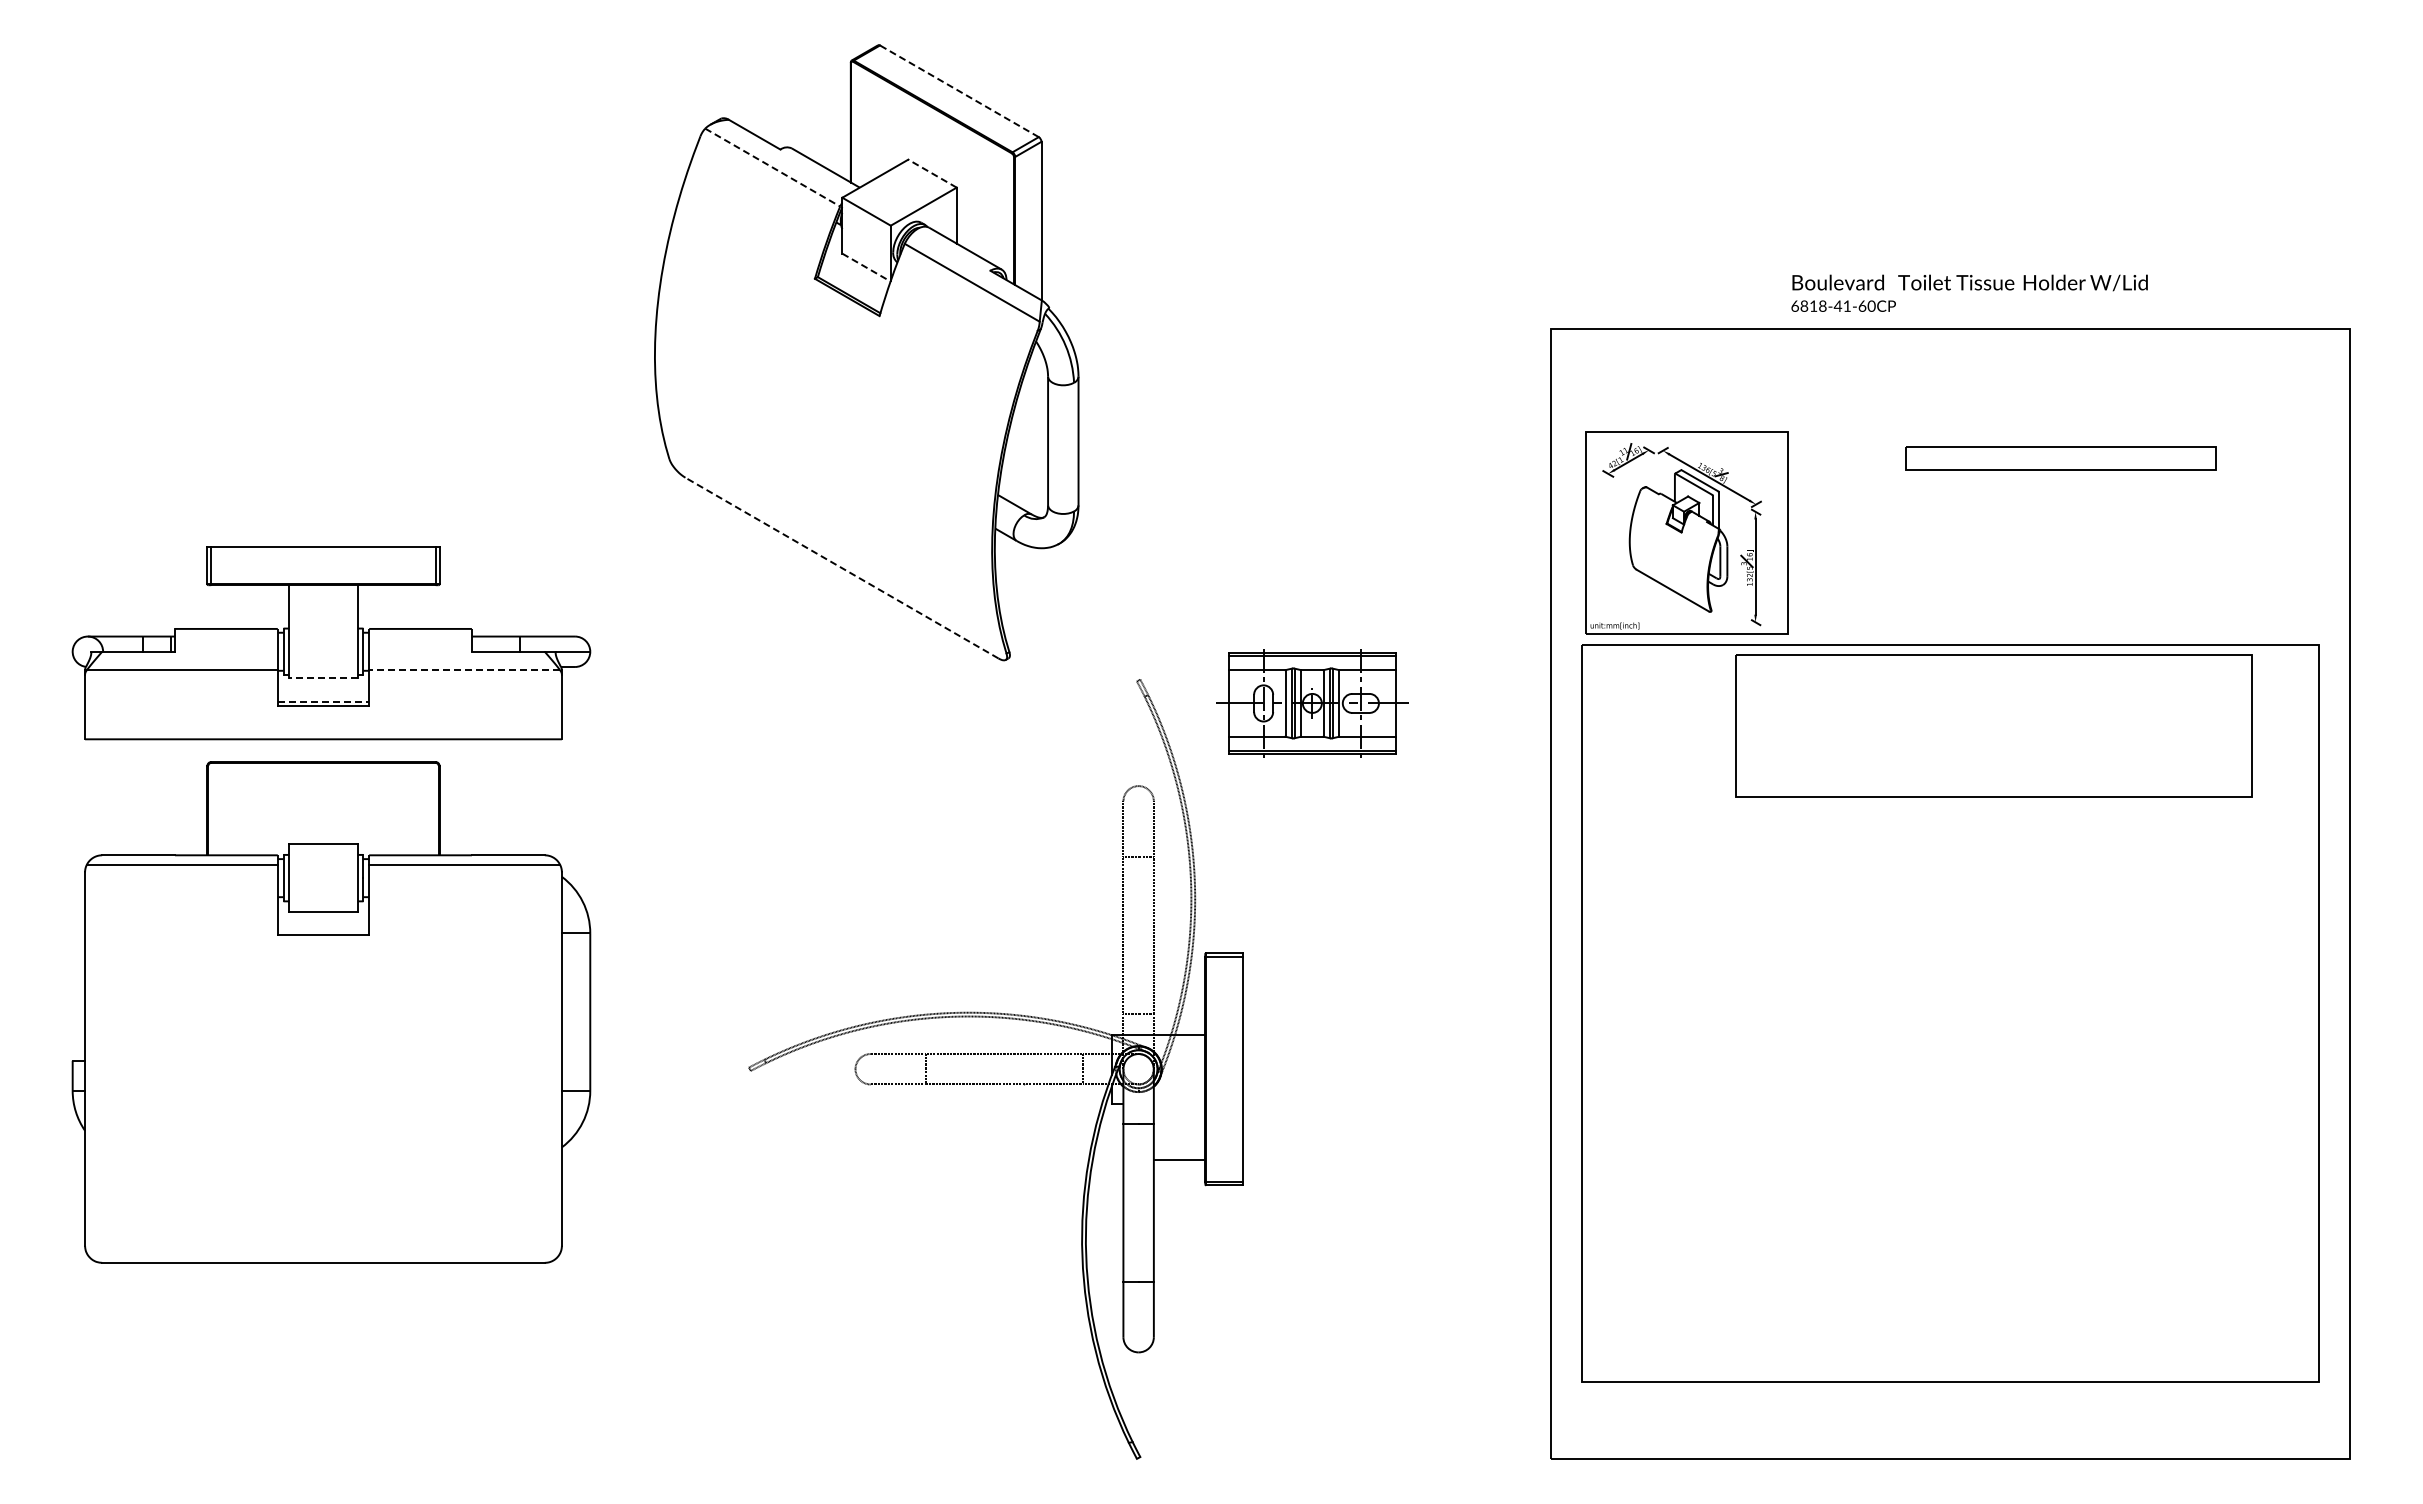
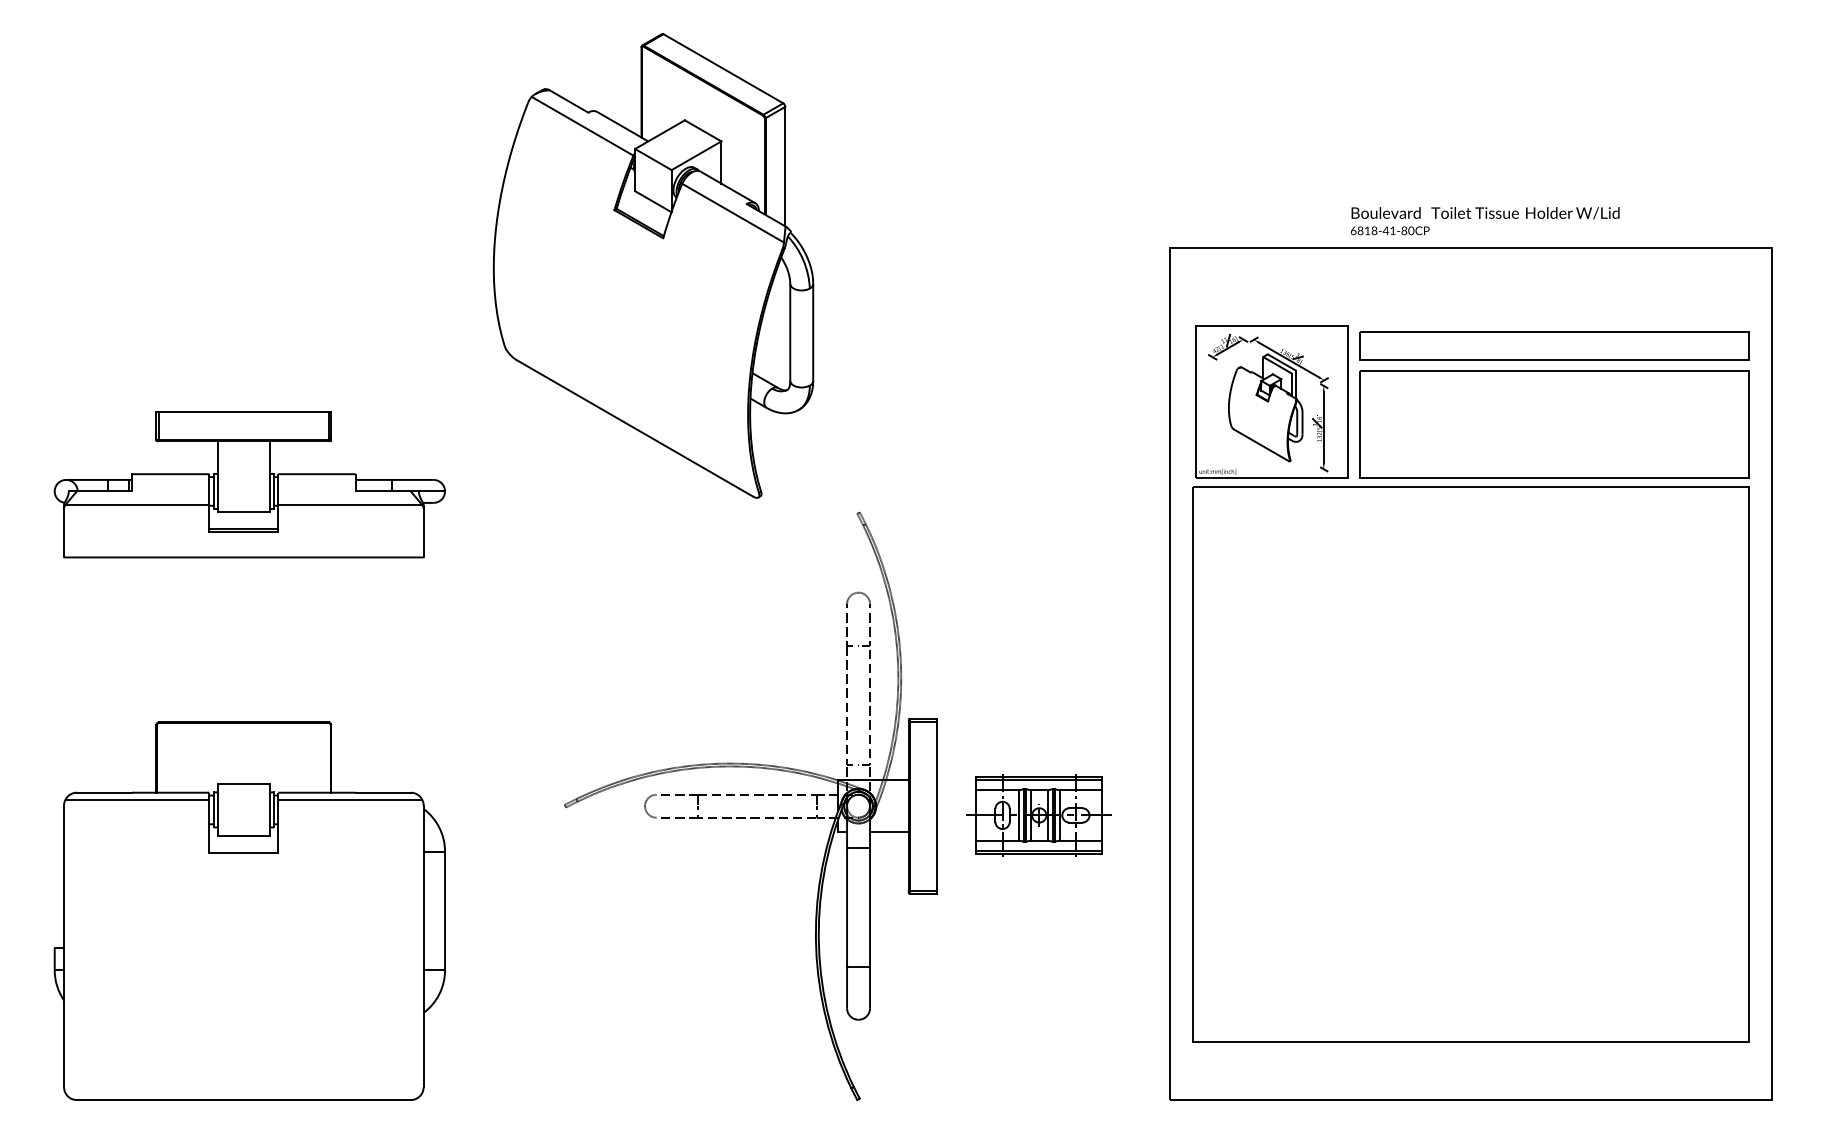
line: (959, 91) -> (723, 68), dashed -> solid
line: (772, 167) -> (582, 126), dashed -> solid
line: (932, 173) -> (703, 130), dashed -> solid
line: (866, 267) -> (653, 201), dashed -> solid
text: (1862, 305) -> (1404, 230), 6818-41-60CP -> 6818-41-80CP
part: (2060, 458) -> (1553, 345), size x1.67
line: (841, 568) -> (634, 428), dashed -> solid
line: (464, 670) -> (350, 505), dashed -> solid
line: (322, 678) -> (243, 511), dashed -> solid
line: (323, 701) -> (243, 528), dashed -> solid
part: (1312, 703) -> (1039, 815), moved
part: (1993, 725) -> (1553, 424), moved
part: (331, 1012) -> (249, 911), moved
line: (1179, 1159) -> (889, 832), moved

